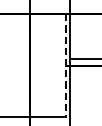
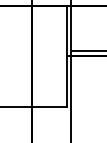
line: (65, 65) -> (66, 56), dashed -> solid

